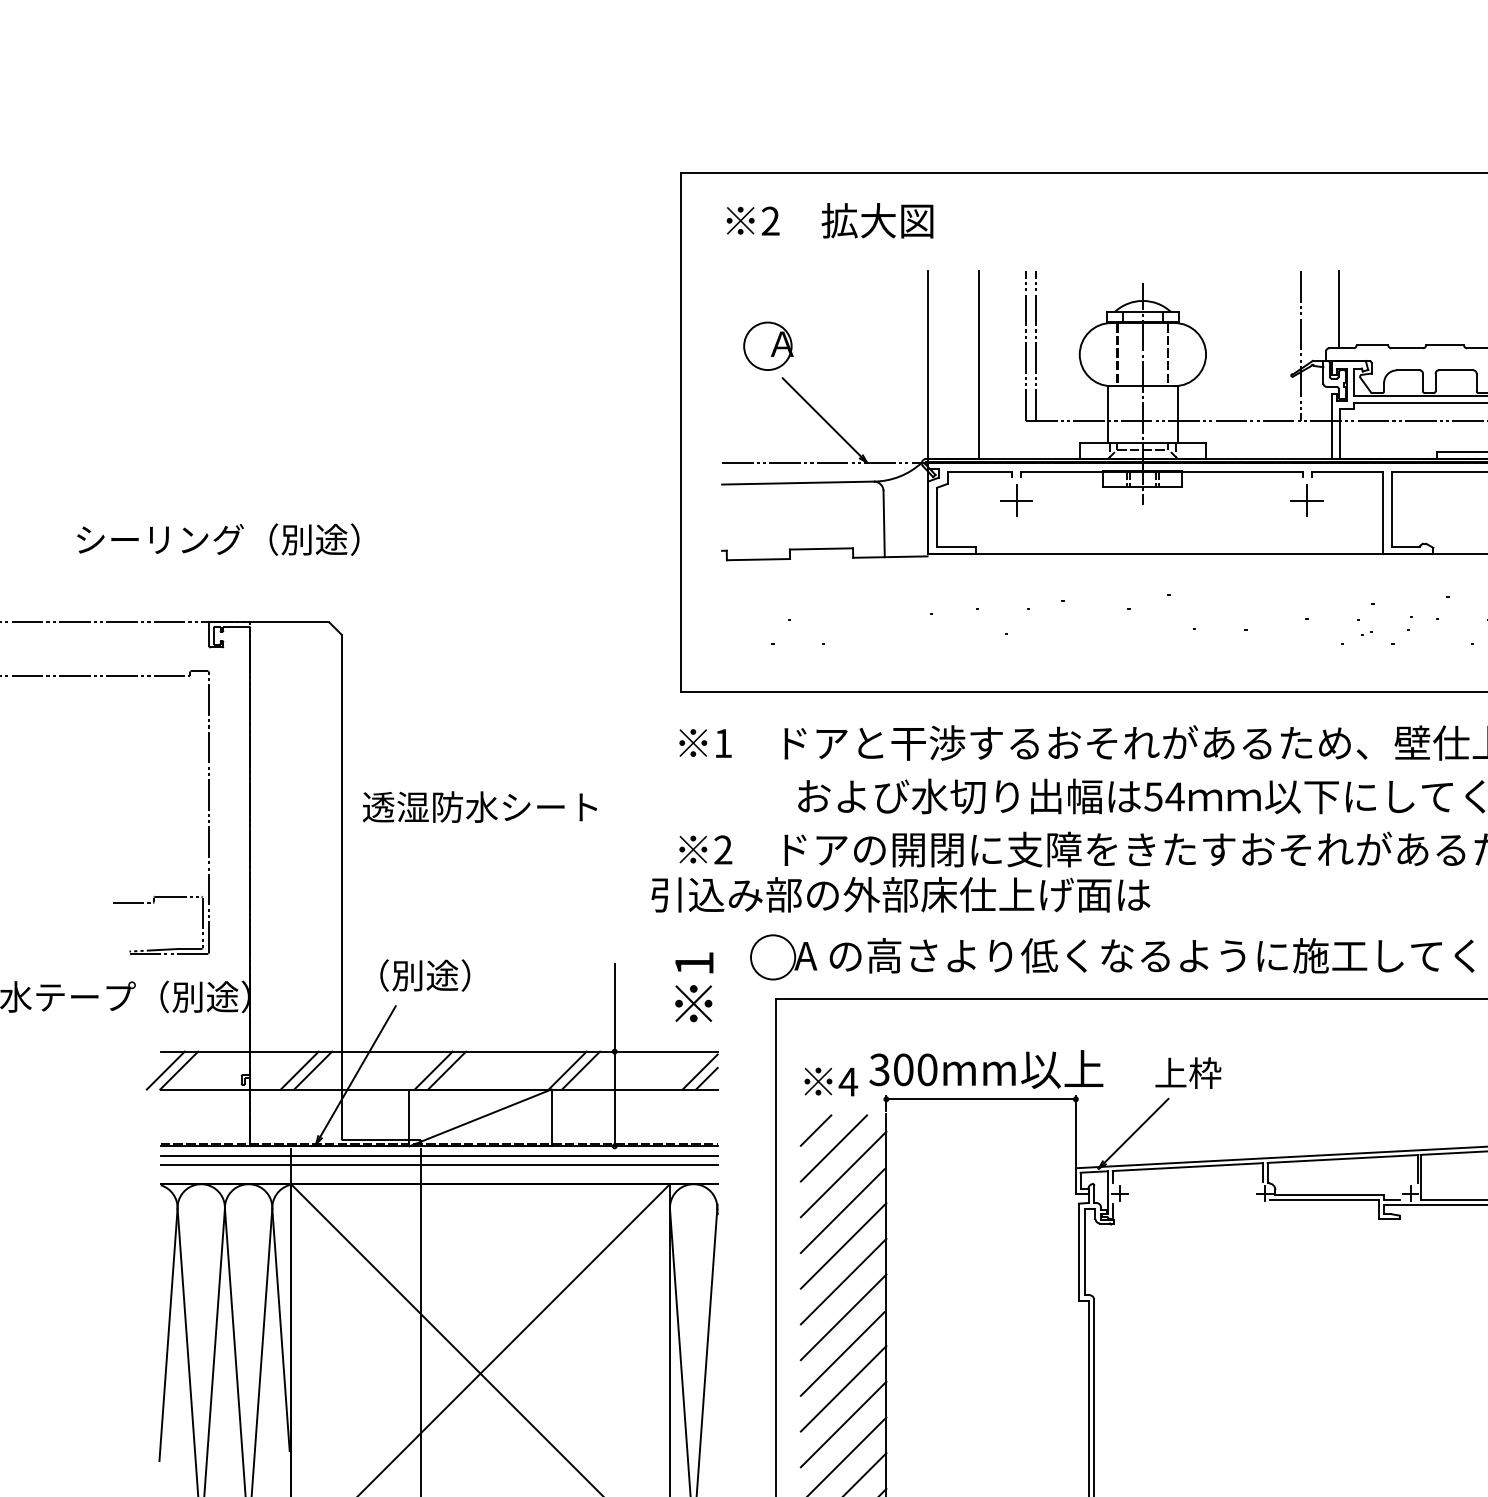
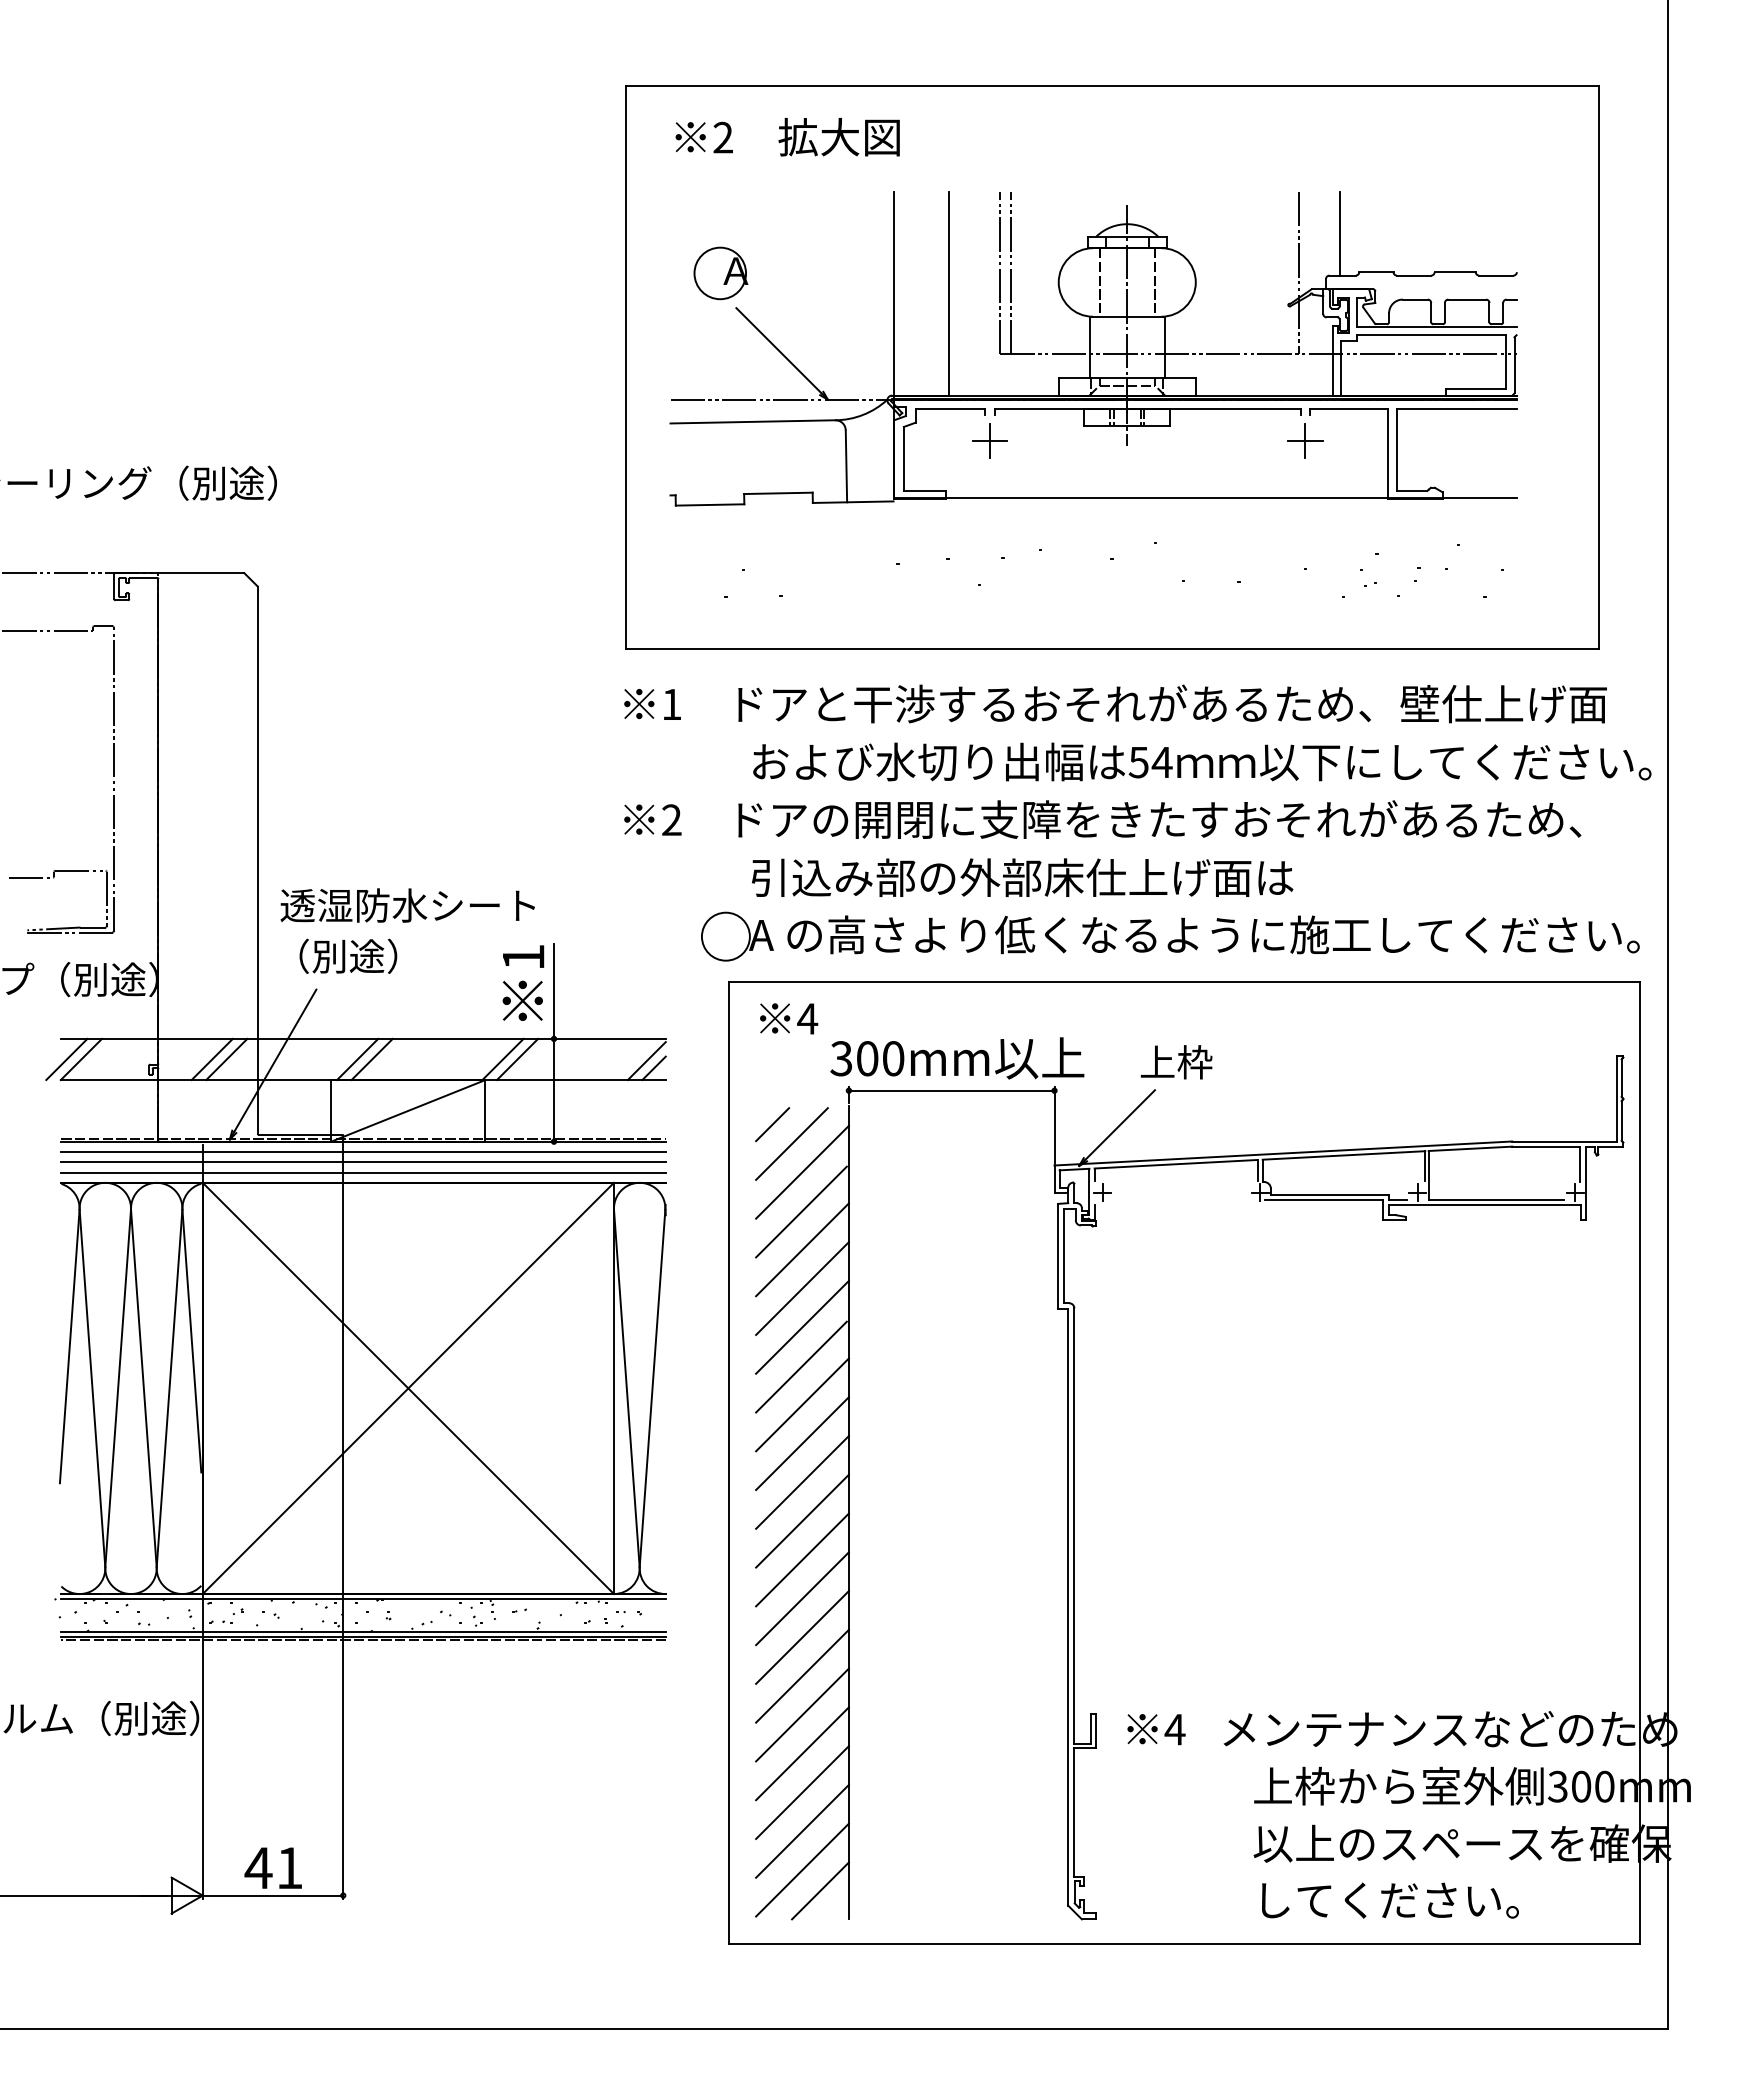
text: (479, 807) -> (407, 905), moved
text: (900, 894) -> (1022, 877), moved
text: (694, 986) -> (523, 982), moved
text: (831, 1081) -> (789, 1018), moved
line: (439, 1174) -> (363, 1172), added

